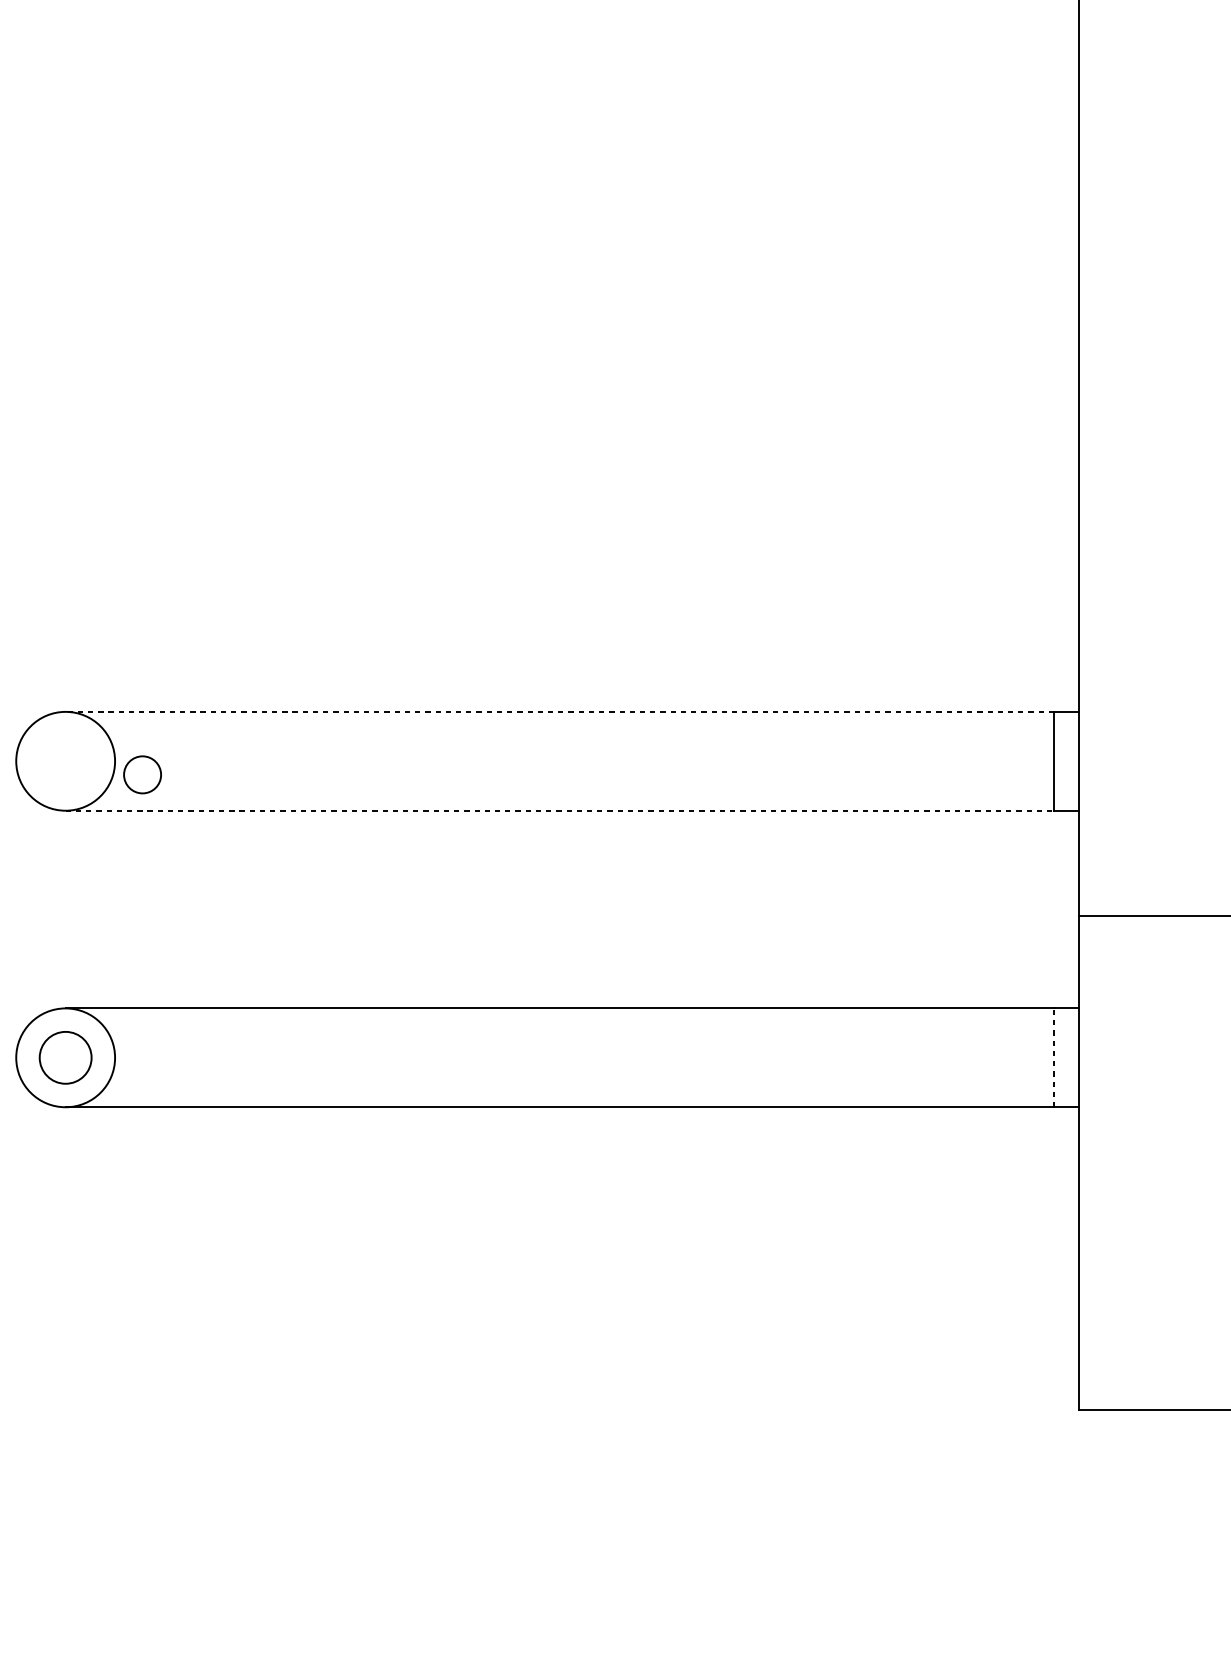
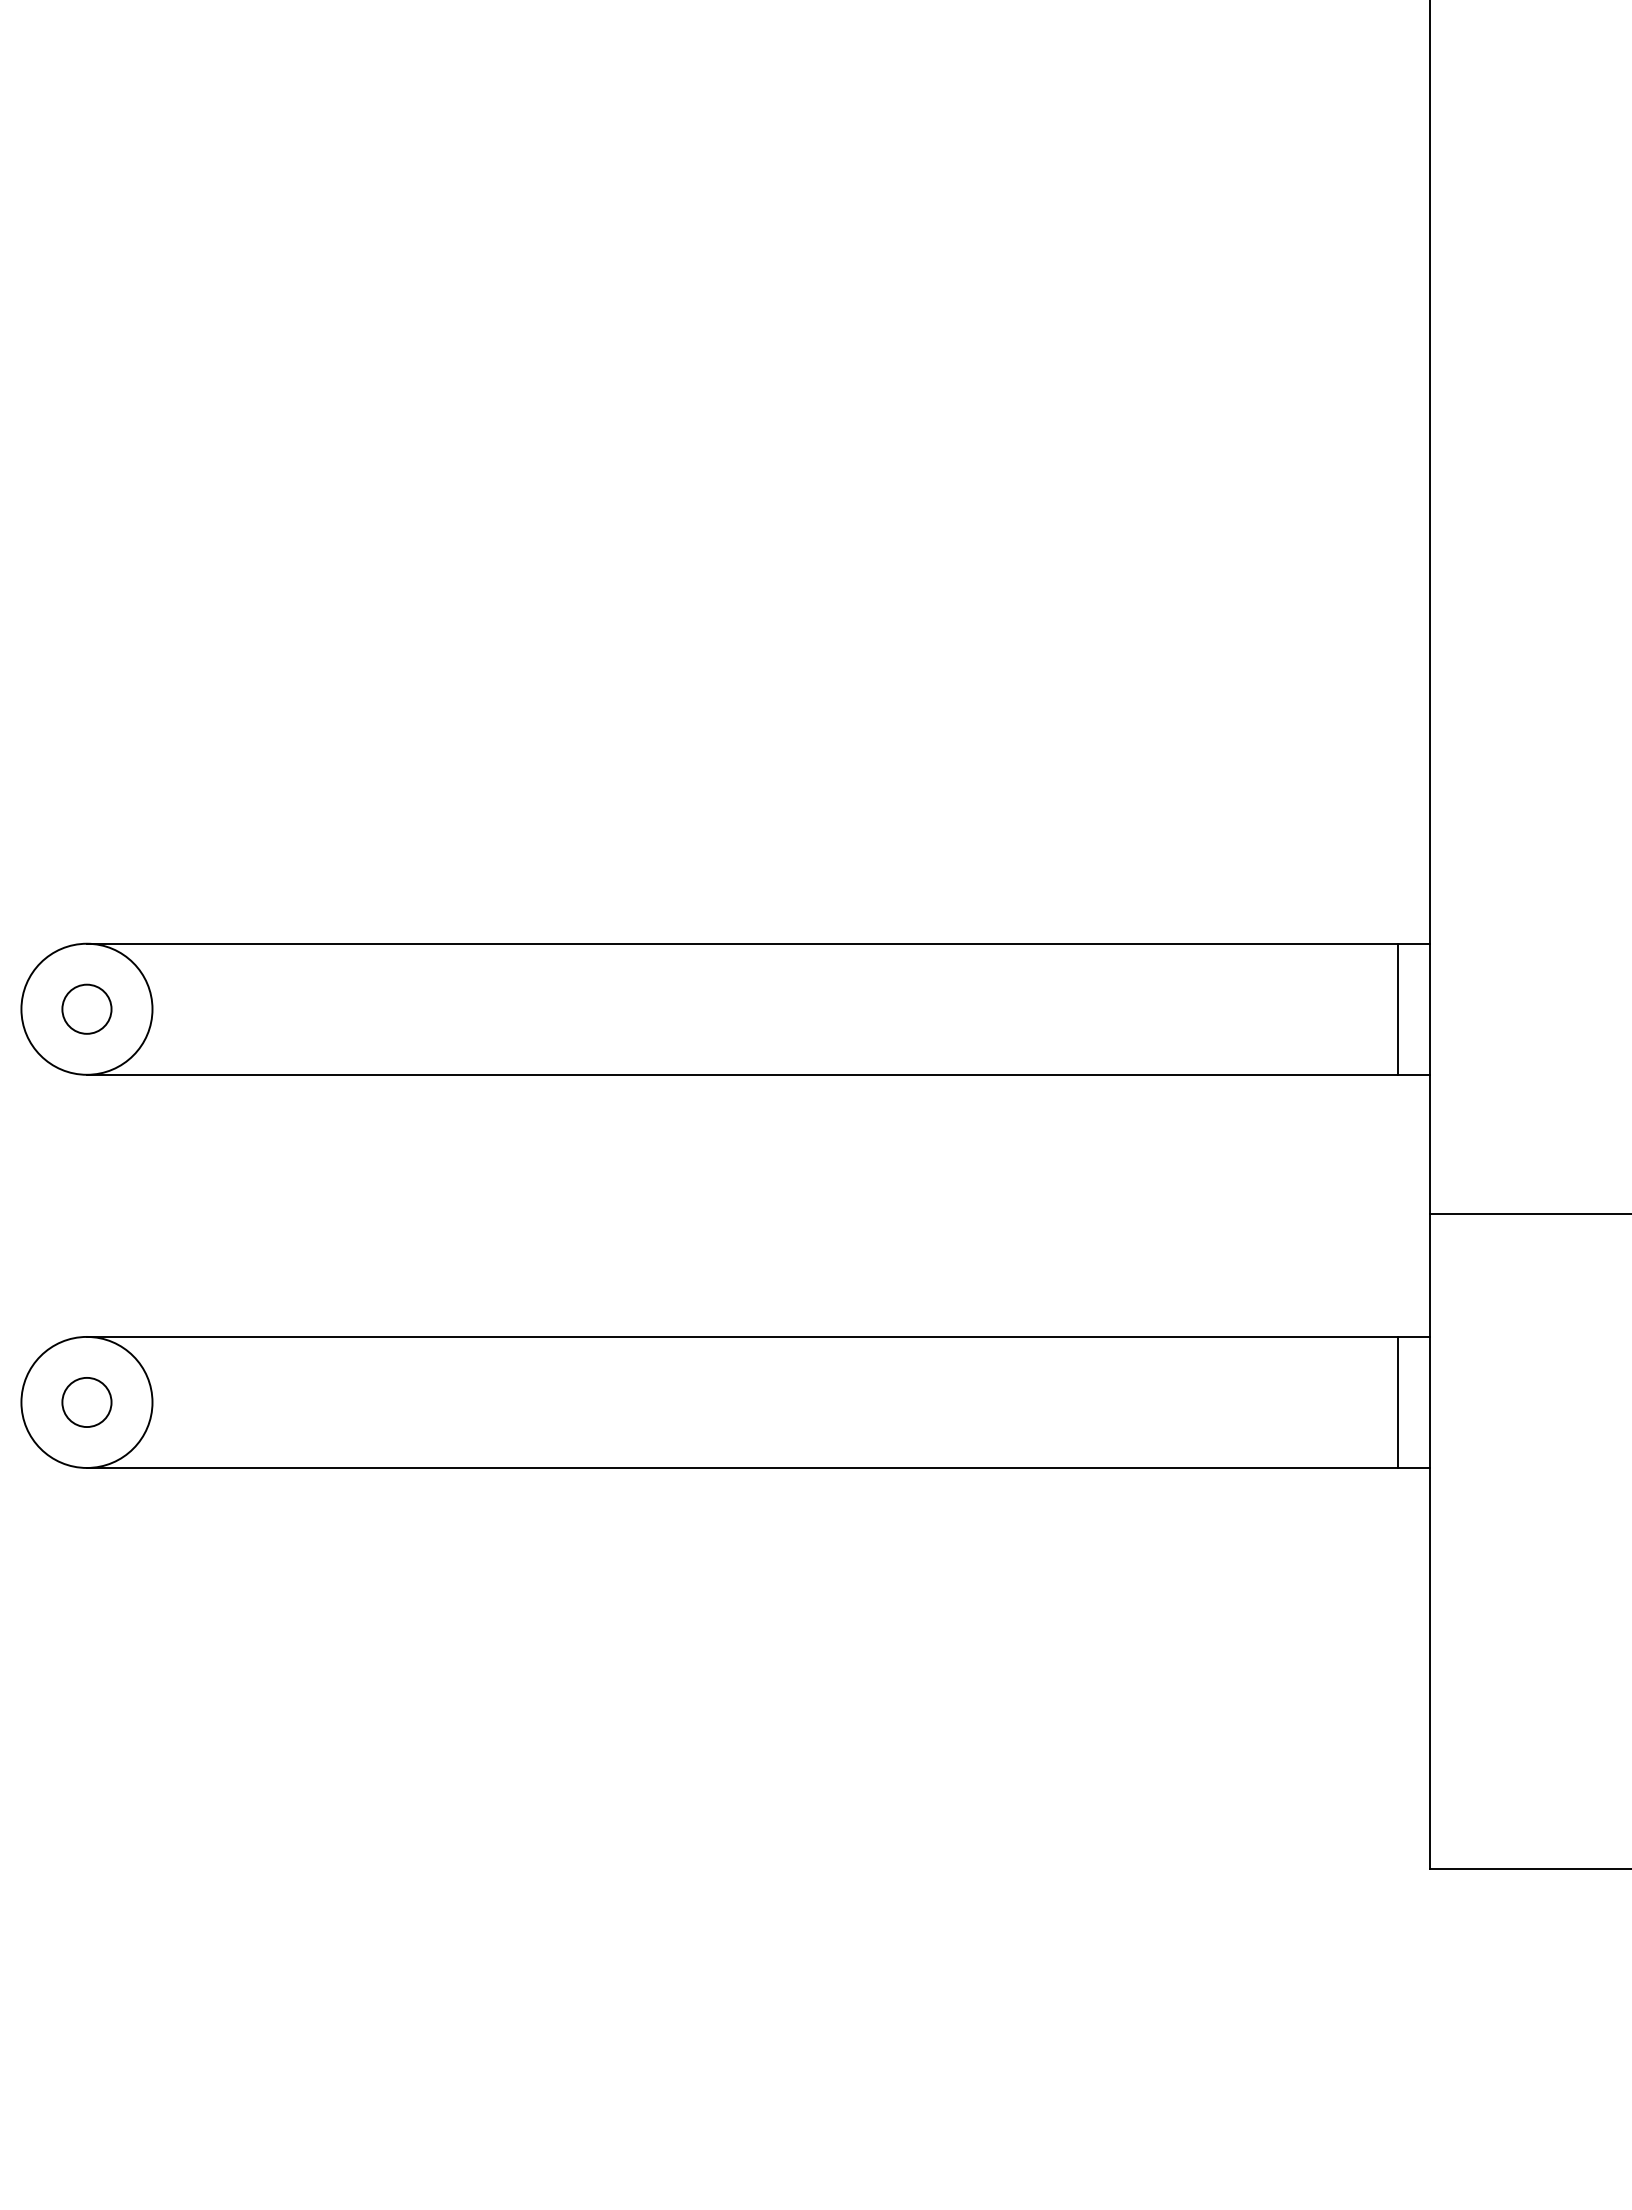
line: (559, 711) -> (741, 943), dashed -> solid
circle: (142, 774) -> (86, 1008), moved
line: (560, 810) -> (742, 1074), dashed -> solid
circle: (65, 1057) -> (86, 1402), size x0.71
line: (1054, 1057) -> (1397, 1402), dashed -> solid

